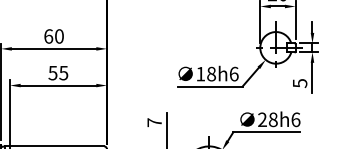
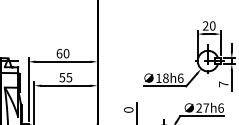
text: (299, 83) -> (223, 84), 5 -> 7
text: (273, 118) -> (206, 107), 28h6 -> 27h6
text: (154, 121) -> (128, 109), 7 -> 0

